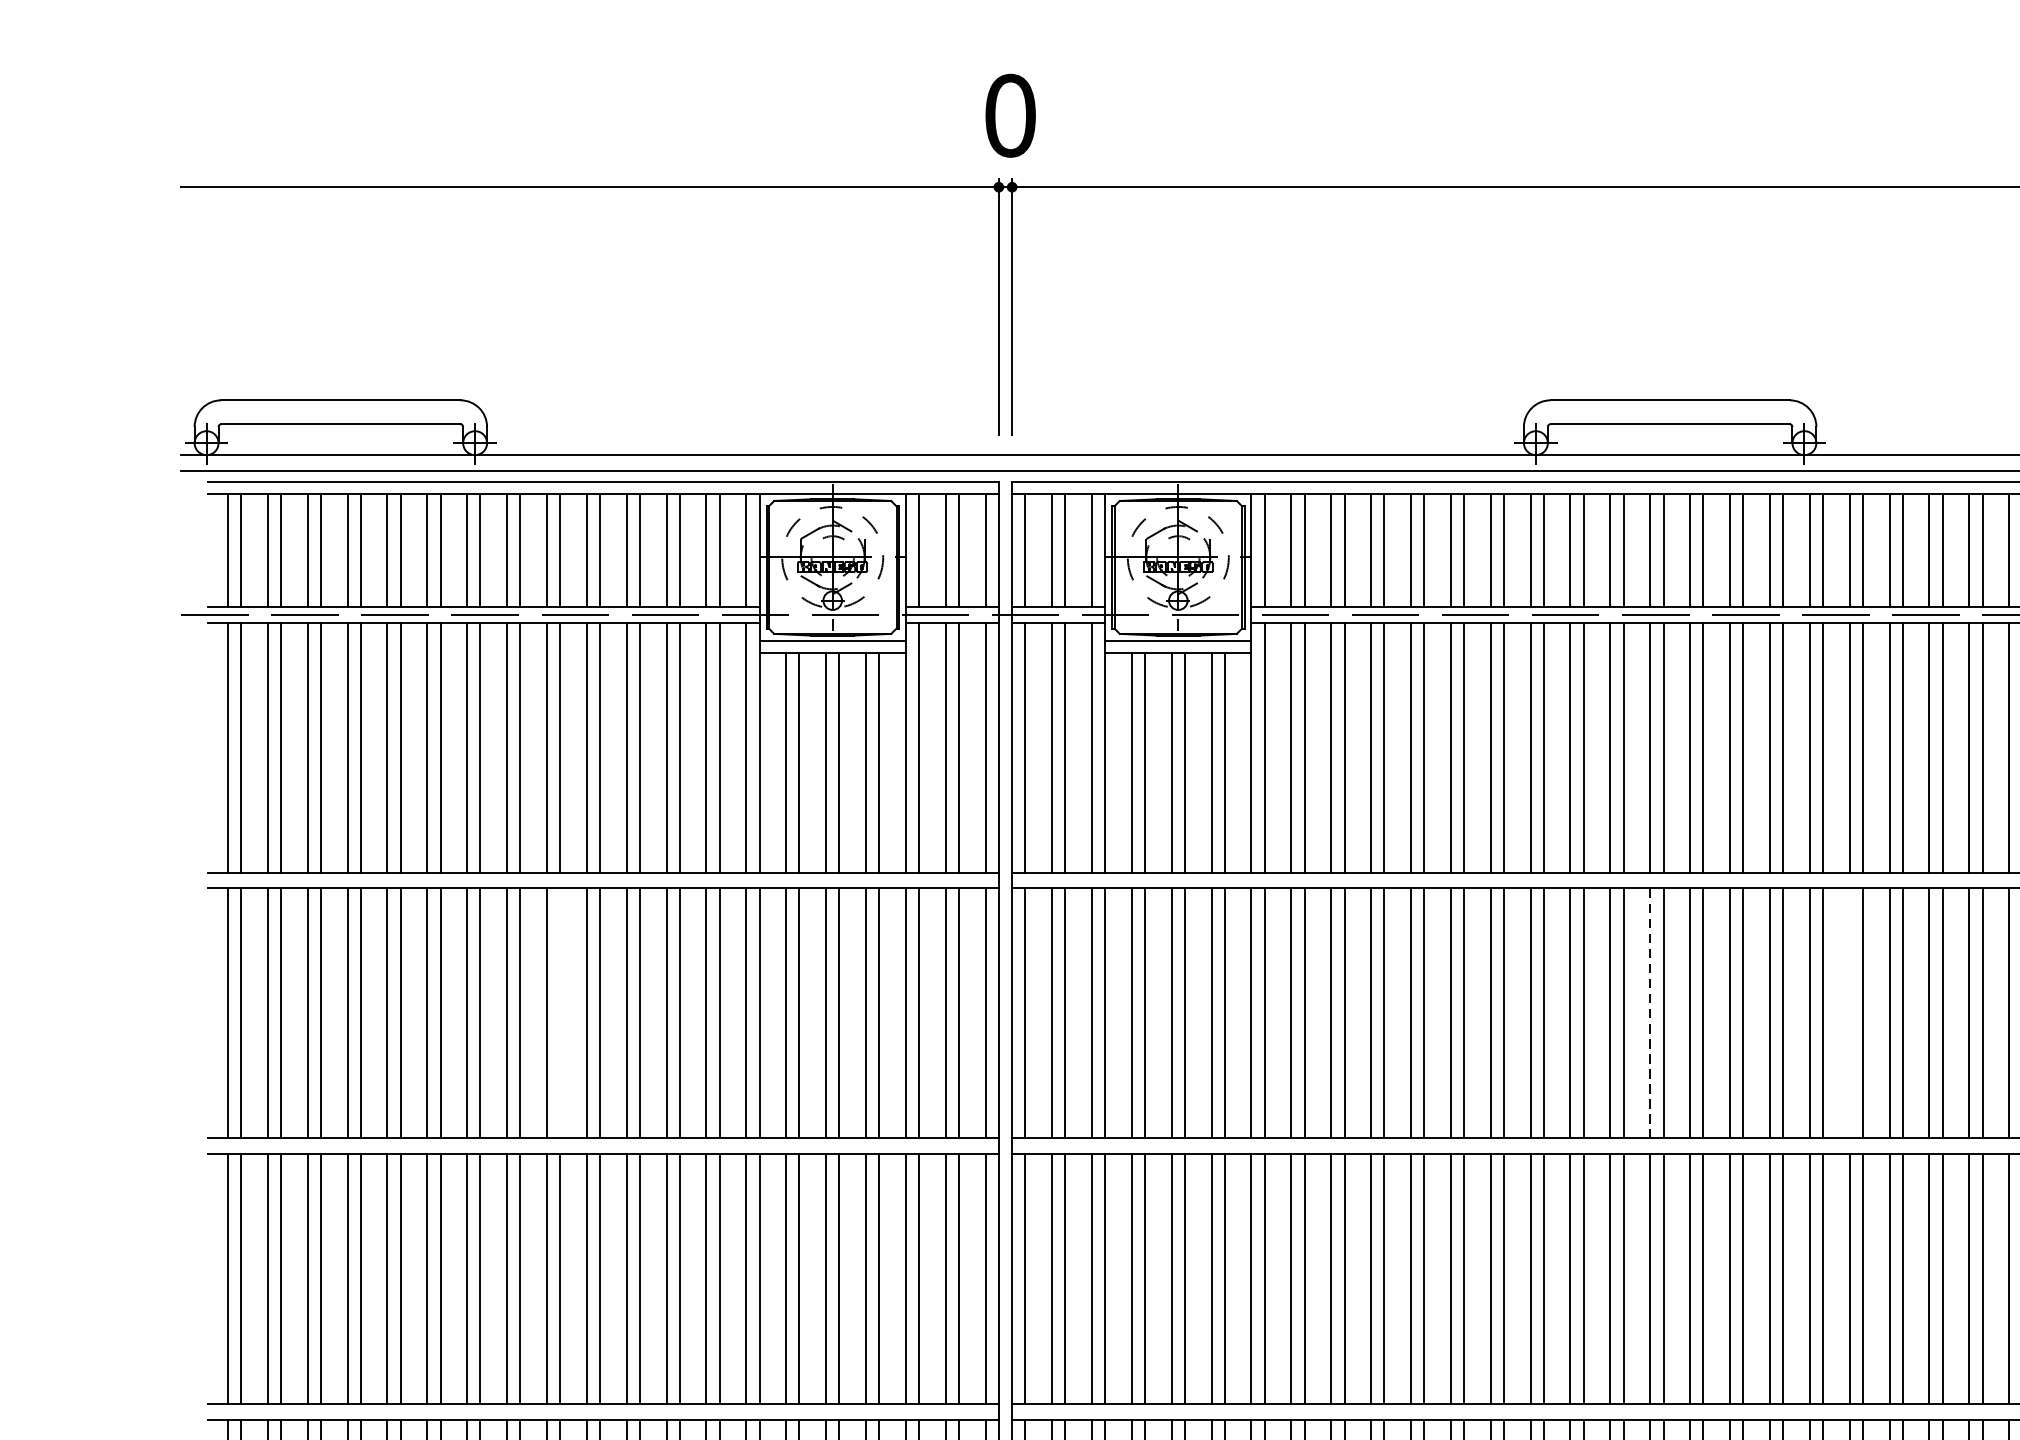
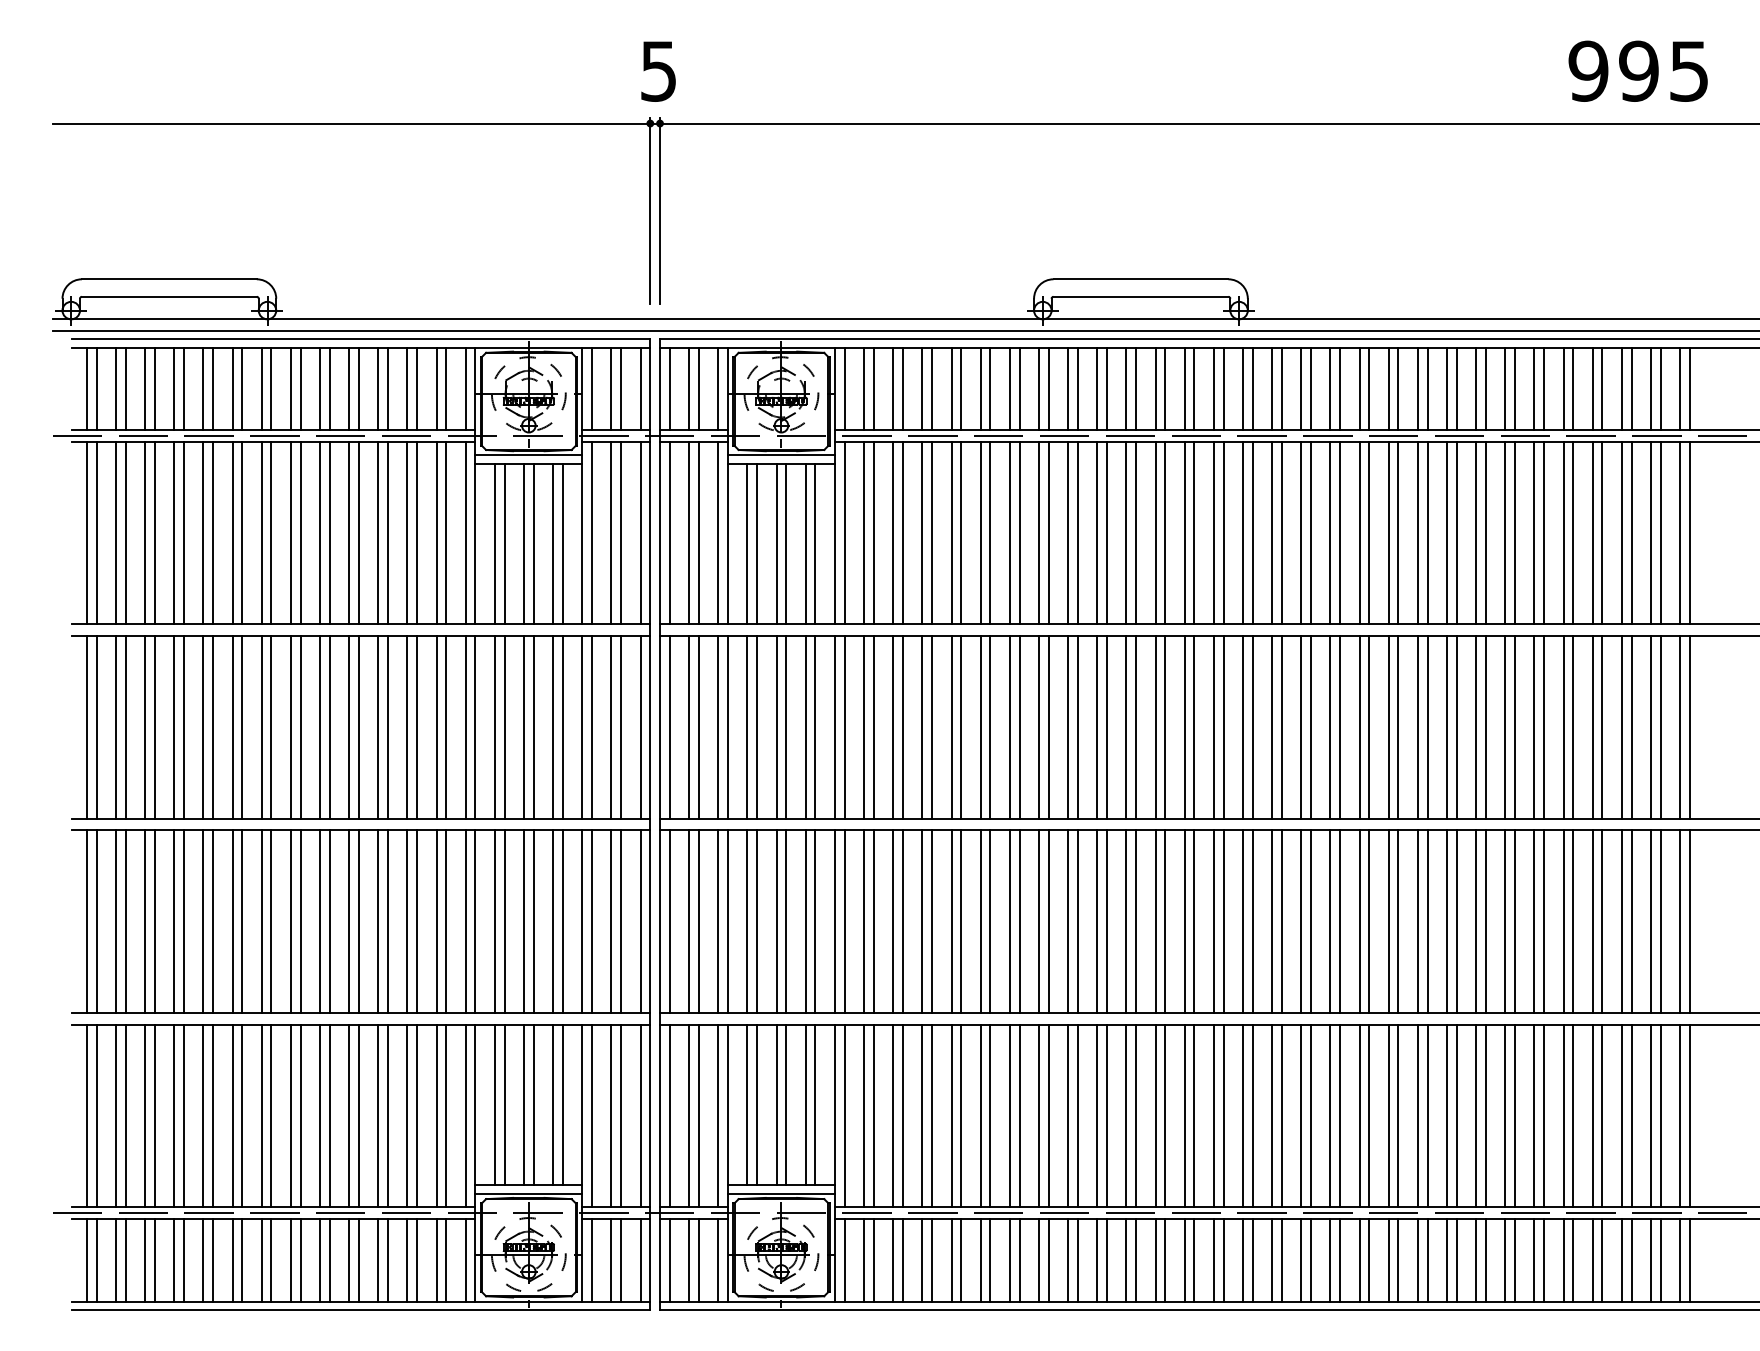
text: (1010, 114) -> (658, 70), 0 -> 5
line: (559, 1013) -> (329, 727), added
line: (1650, 1013) -> (1126, 727), dashed -> solid
line: (1850, 1013) -> (1272, 727), added

